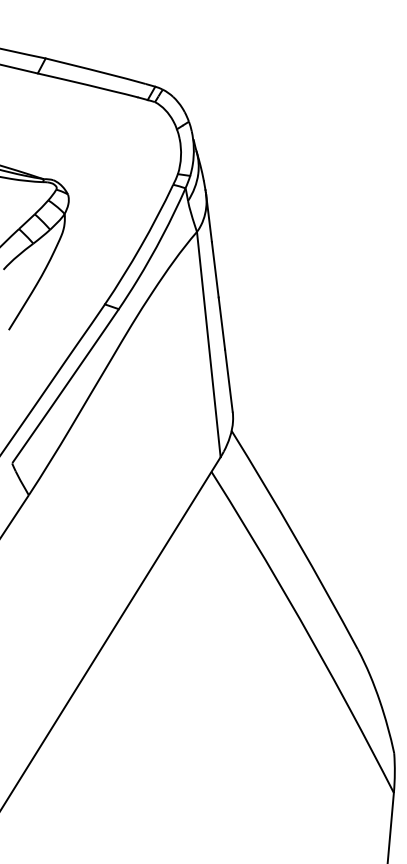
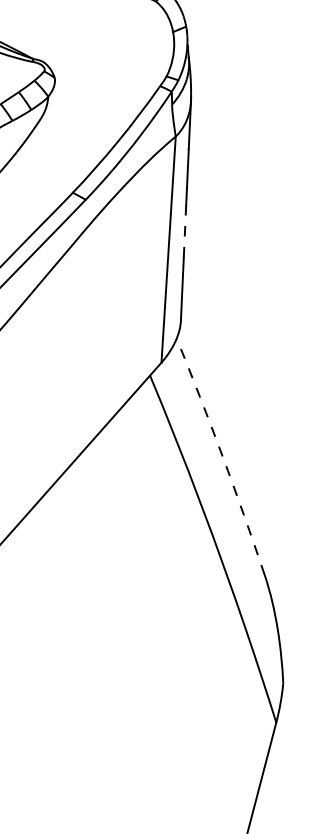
line: (221, 323) -> (184, 230), solid -> dashed
arc: (296, 539) -> (222, 456), solid -> dashed

